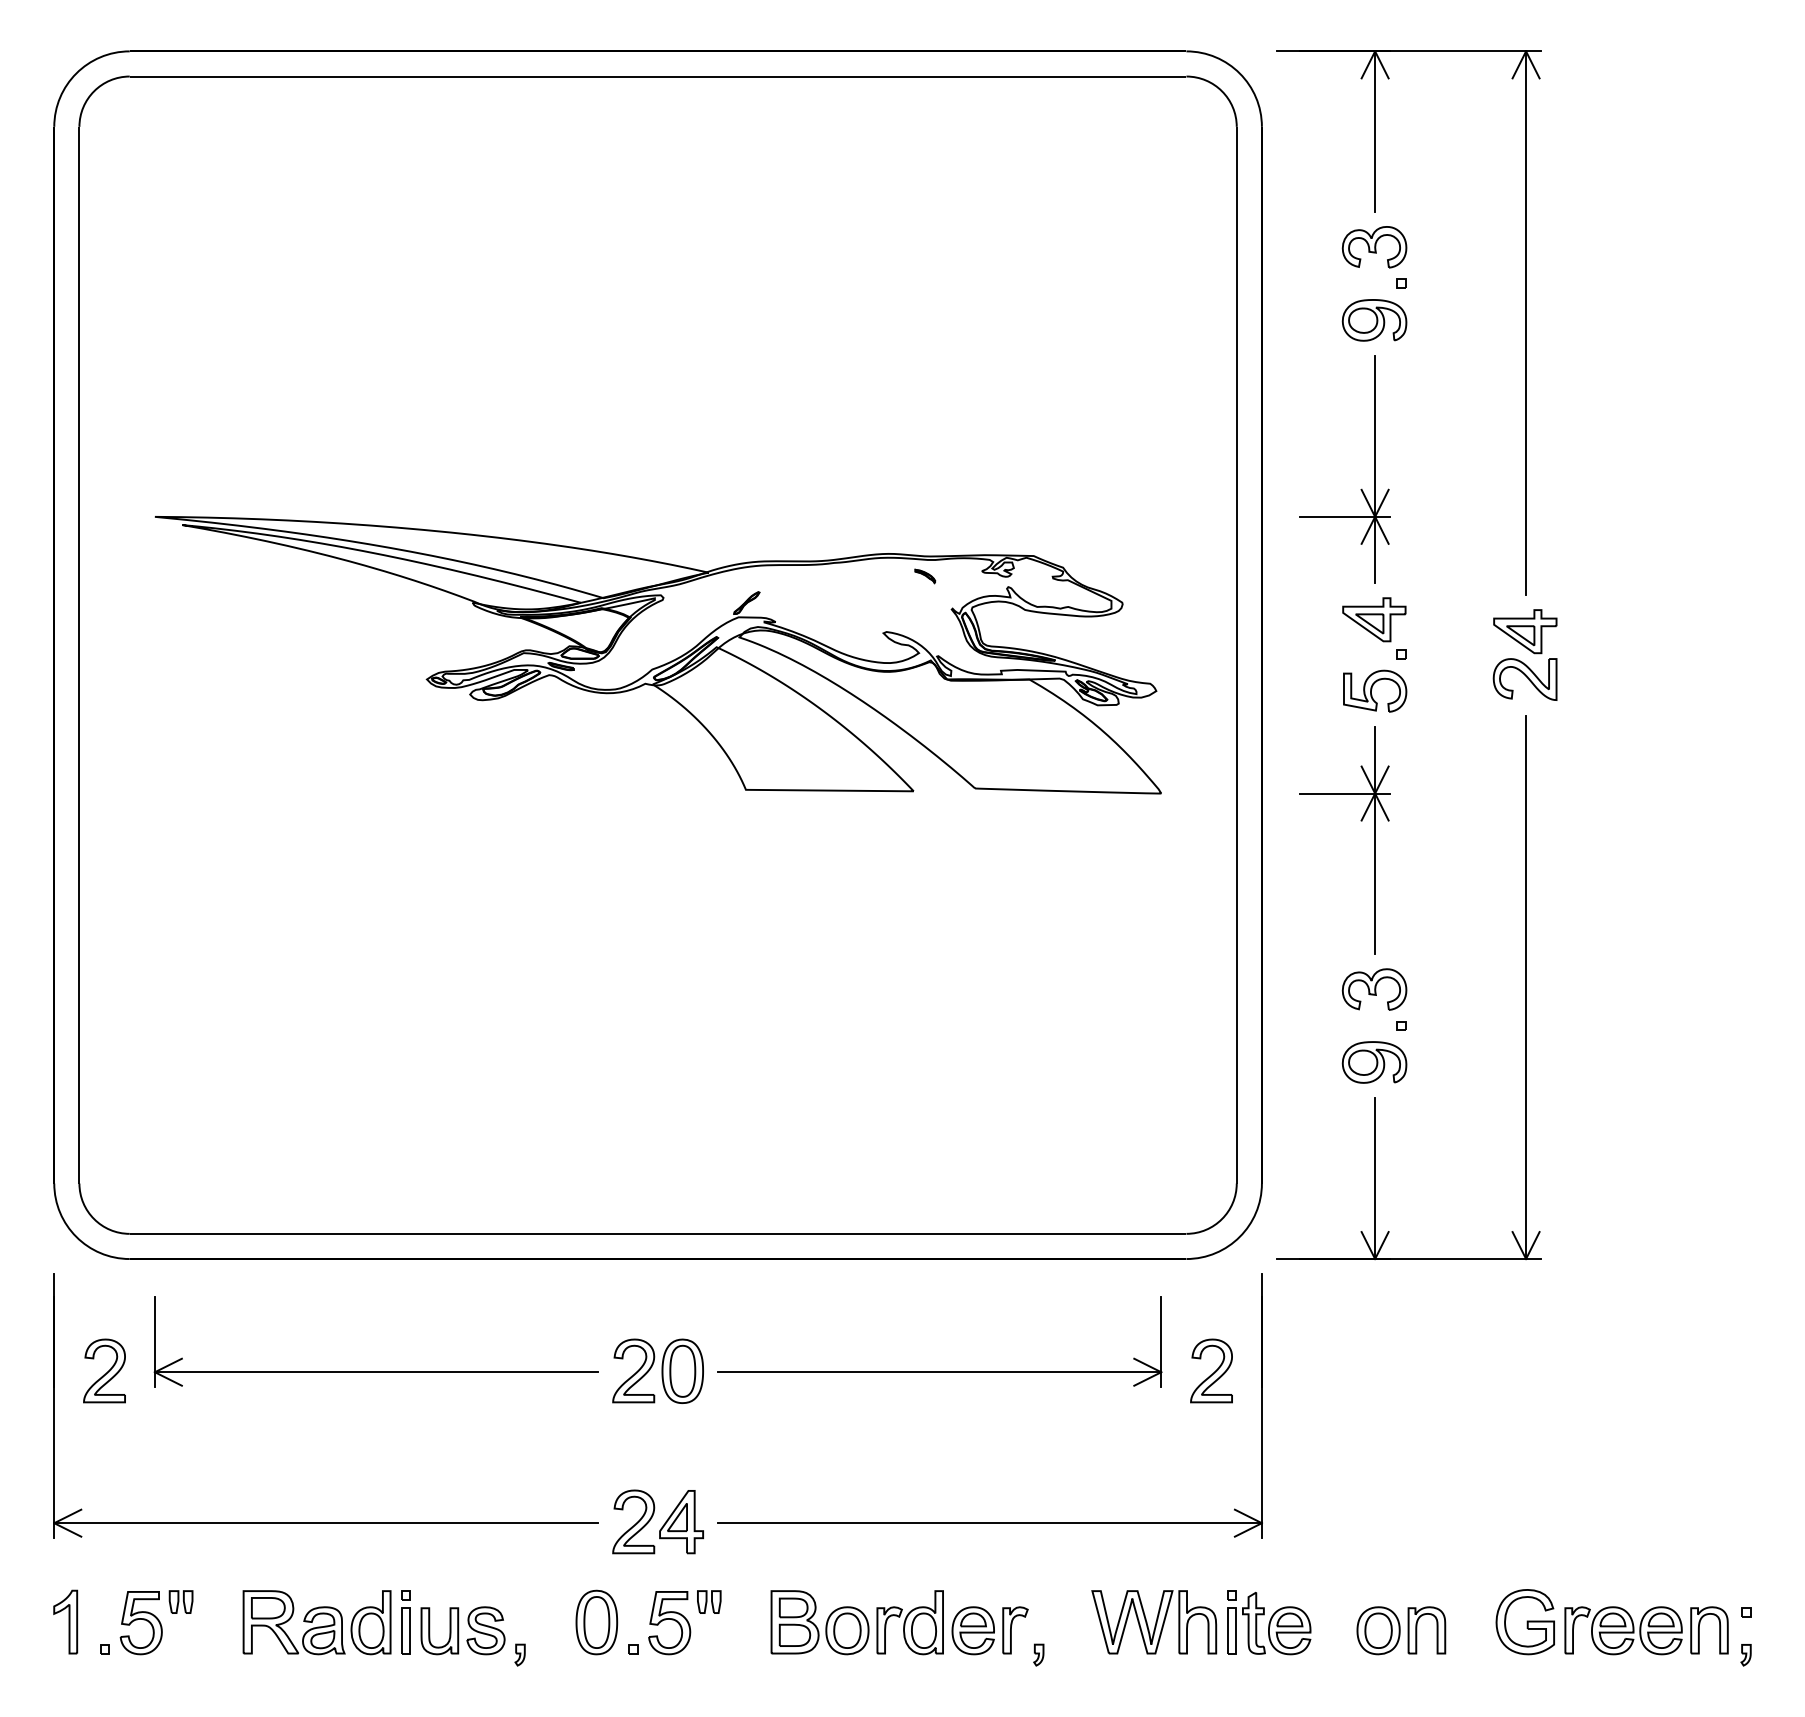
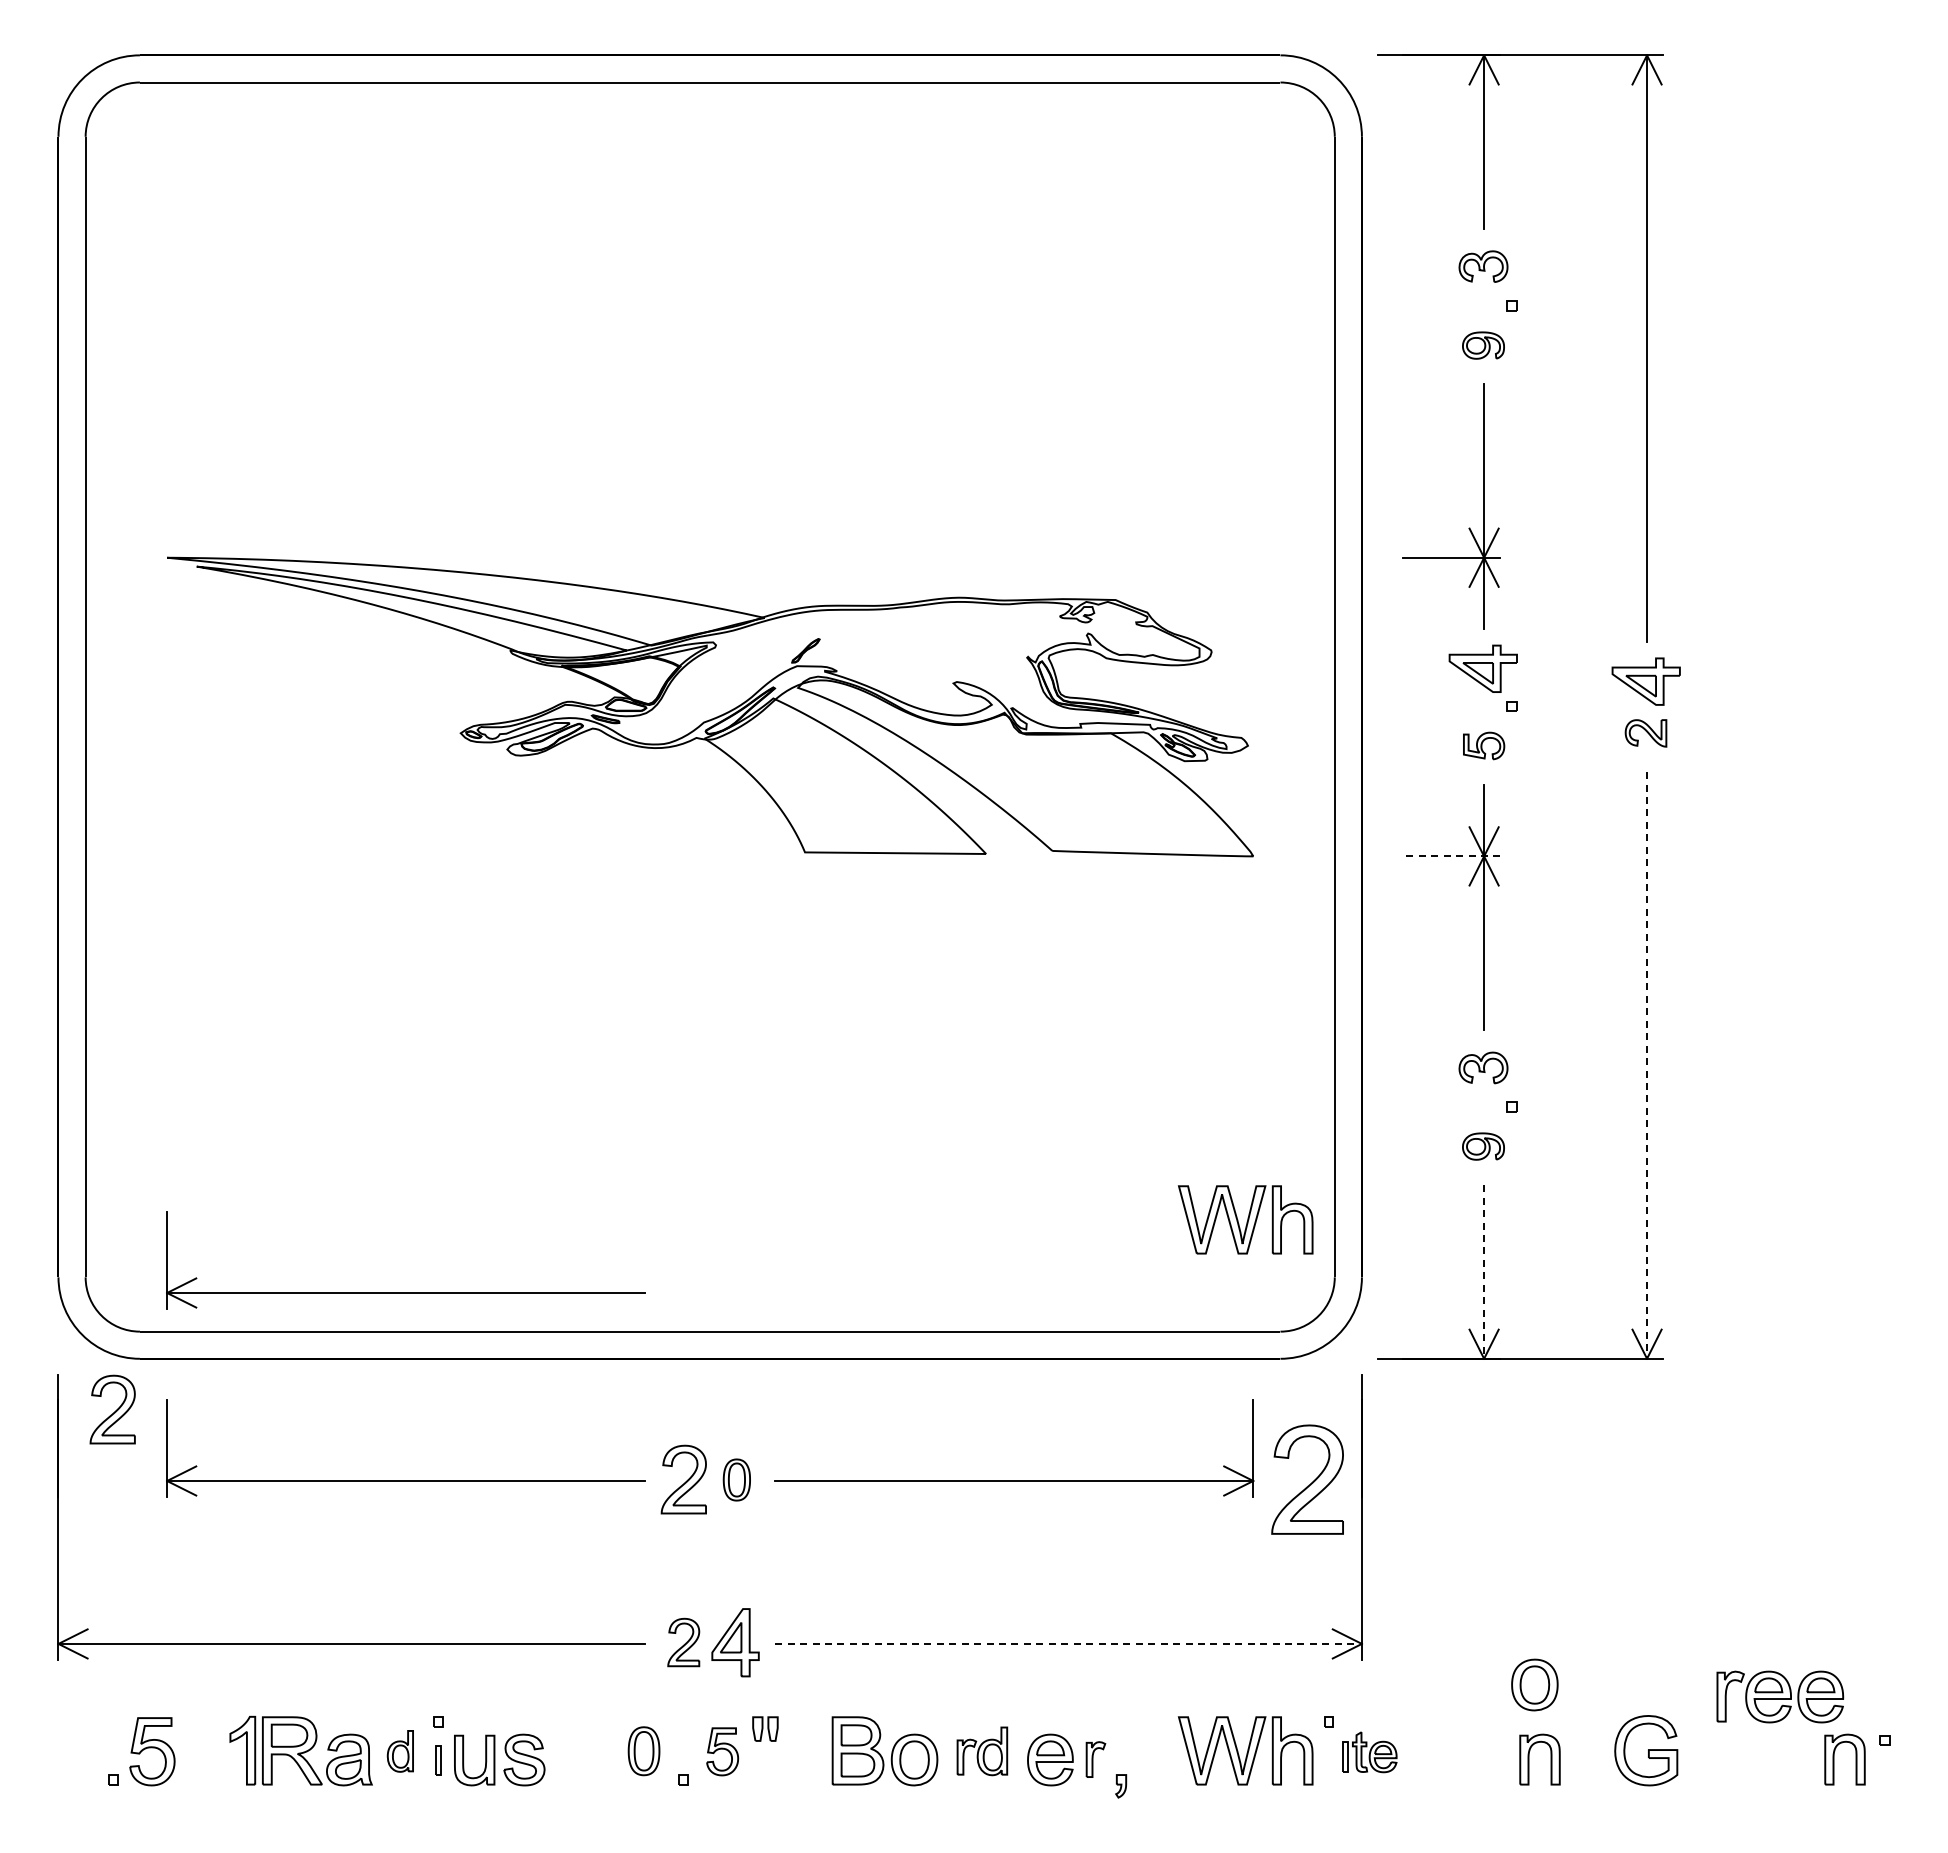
part: (1374, 247) -> (1483, 266), size x0.7
part: (1374, 320) -> (1483, 345), size x0.6
part: (925, 575) -> (998, 621), removed
part: (1524, 679) -> (1645, 733), size x0.6
part: (1374, 690) -> (1483, 745), size x0.6
line: (1344, 793) -> (1451, 856), solid -> dashed
line: (1526, 987) -> (1647, 1065), solid -> dashed
part: (1374, 989) -> (1483, 1067), size x0.7
part: (1374, 1062) -> (1483, 1146), size x0.6
part: (1154, 1129) -> (1245, 1219), added
line: (1375, 1179) -> (1484, 1272), solid -> dashed
part: (375, 1197) -> (405, 1292), added
part: (104, 1370) -> (112, 1409), moved
part: (682, 1370) -> (736, 1479), size x0.6
part: (1211, 1370) -> (1307, 1479), size x1.6
part: (633, 1521) -> (683, 1642), size x0.7
line: (990, 1522) -> (1069, 1643), solid -> dashed
part: (181, 1601) -> (195, 1728), removed
part: (65, 1621) -> (242, 1750), moved
part: (371, 1622) -> (400, 1751), size x0.6
part: (596, 1622) -> (643, 1751), size x0.7
part: (669, 1622) -> (722, 1751), size x0.7
part: (910, 1622) -> (982, 1751), size x0.7
part: (1268, 1623) -> (1369, 1752), size x0.6
part: (1015, 1630) -> (1095, 1759), size x0.7
part: (1378, 1630) -> (1534, 1684), moved
part: (1623, 1630) -> (1780, 1696), moved
part: (406, 1631) -> (438, 1760), size x0.6
part: (520, 1655) -> (561, 1786), removed
part: (1746, 1655) -> (1884, 1786), removed

